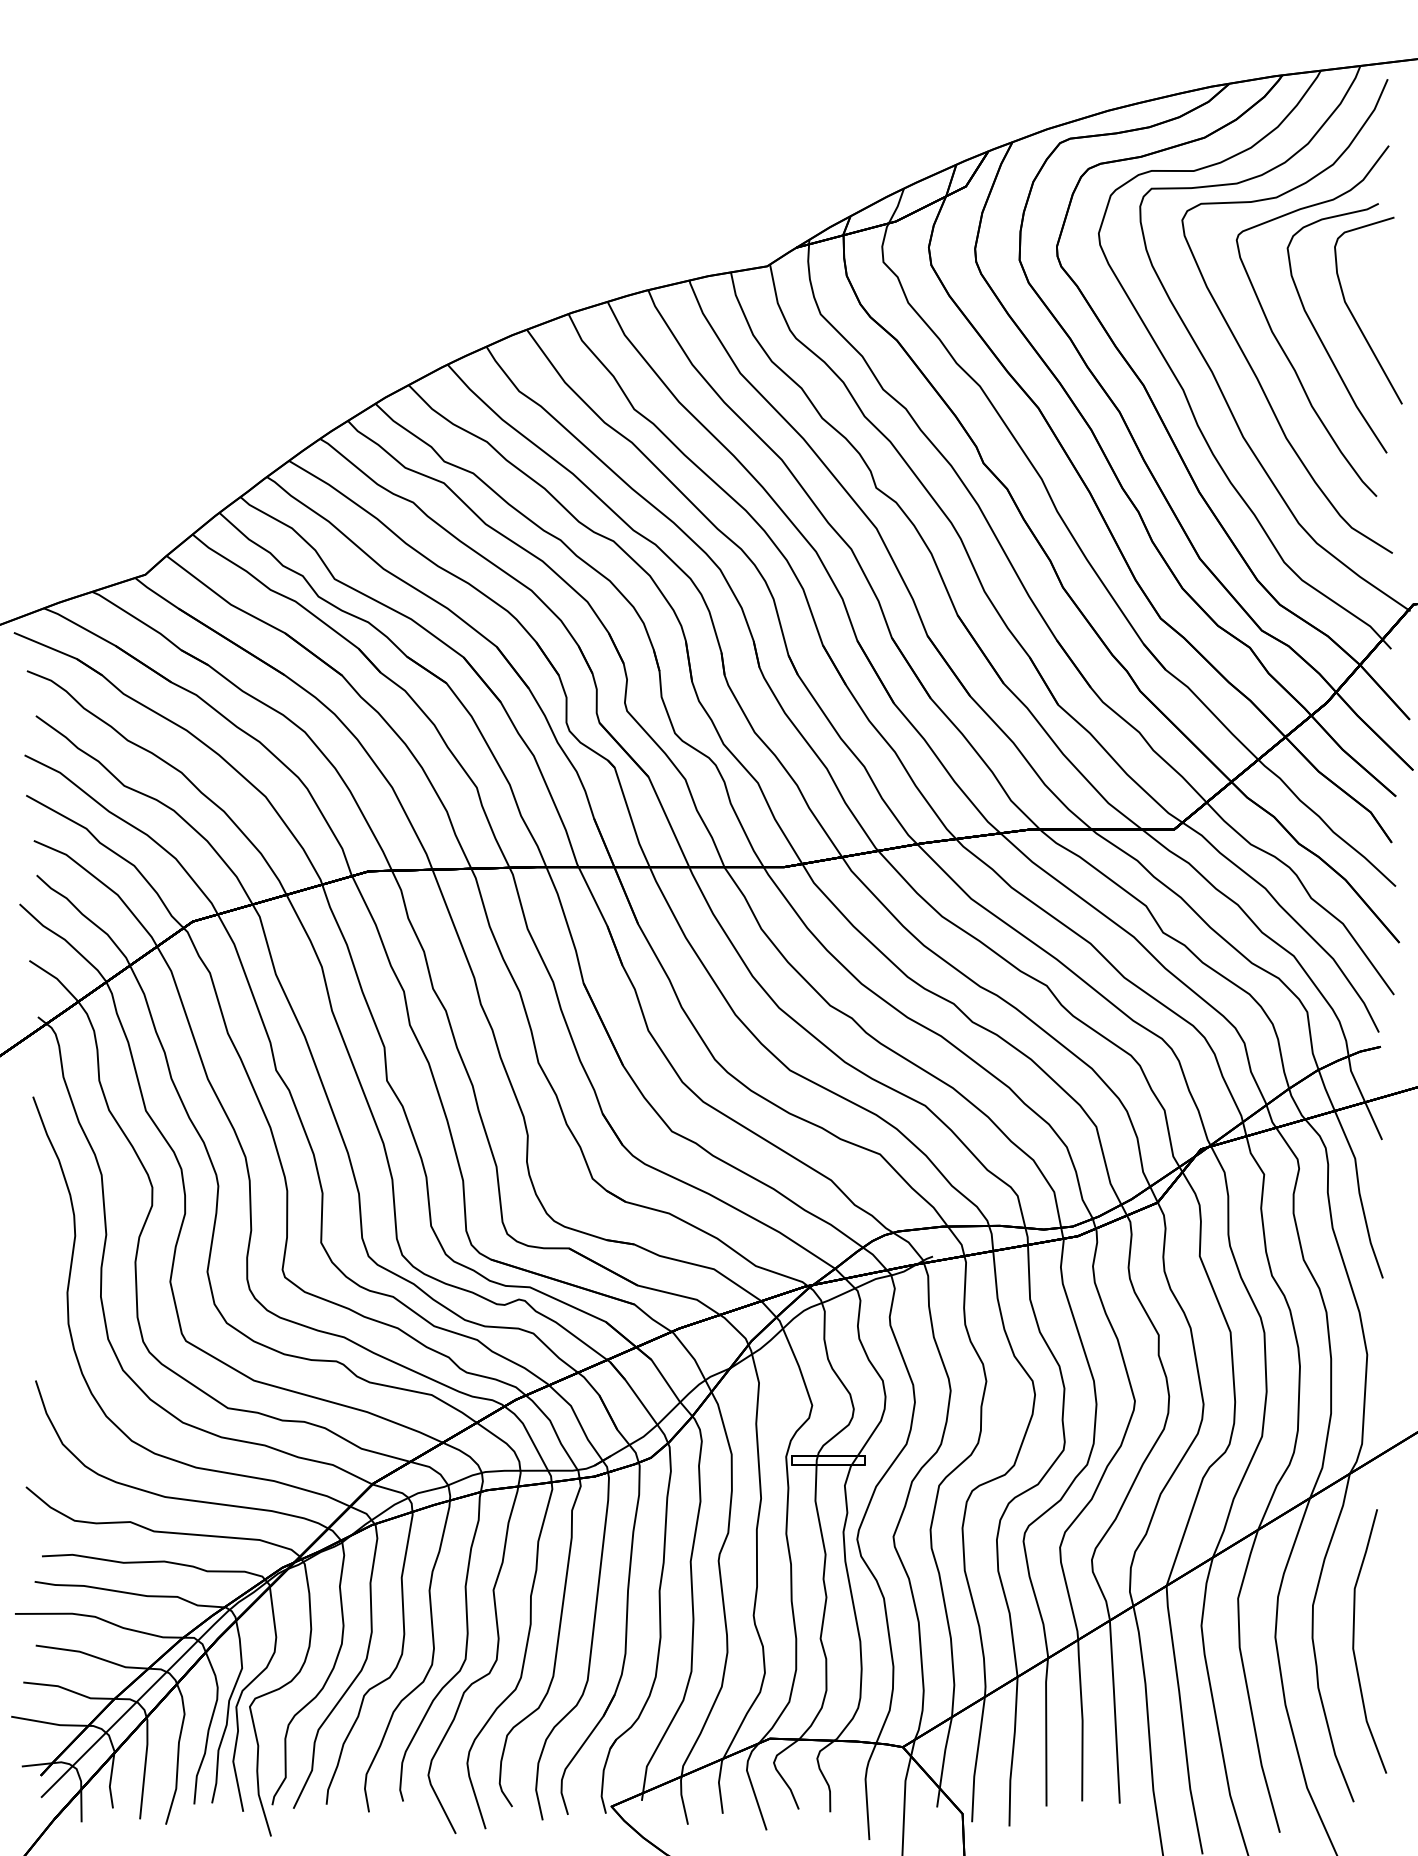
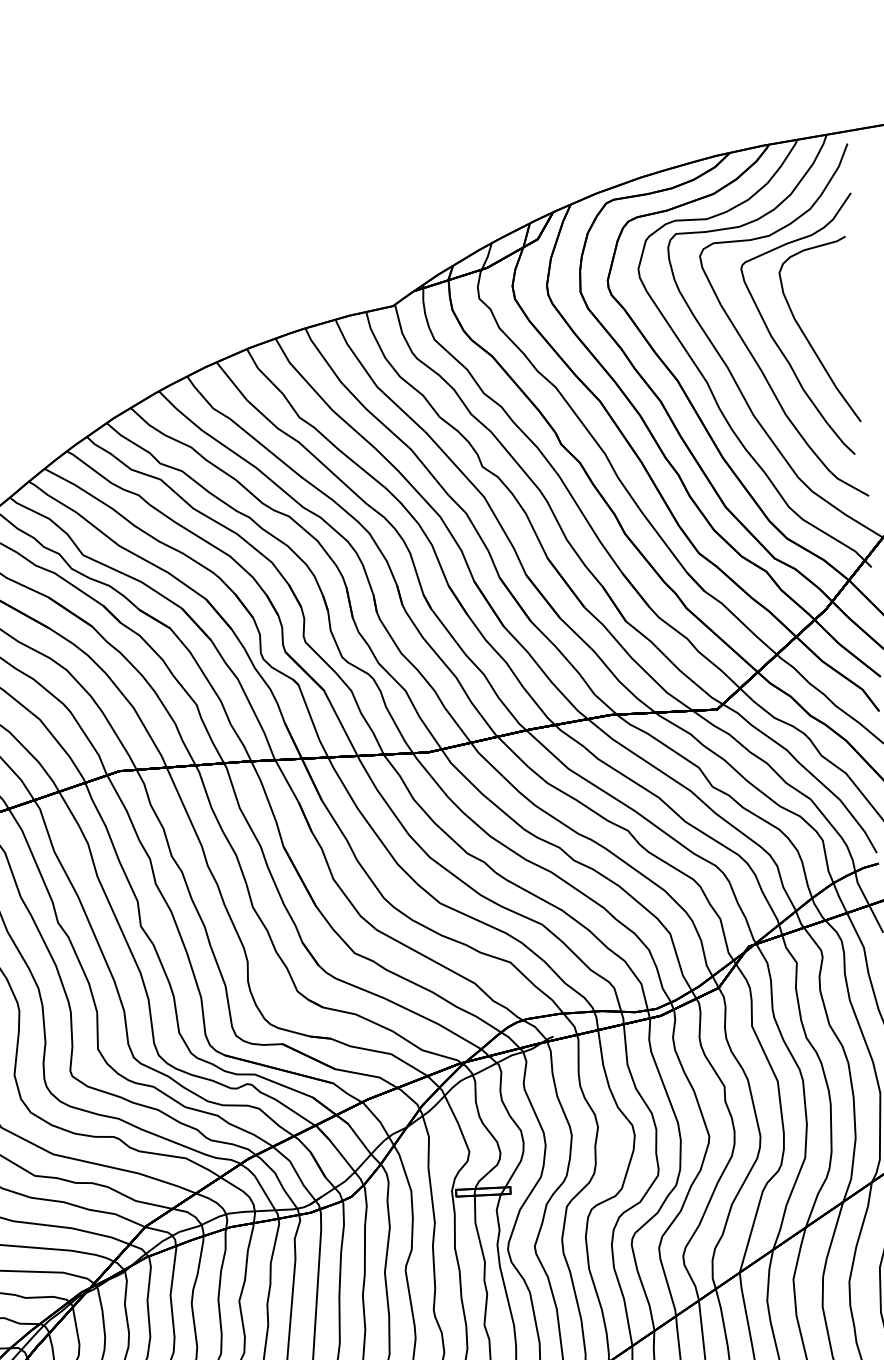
curve: (1354, 316) -> (831, 321), removed

